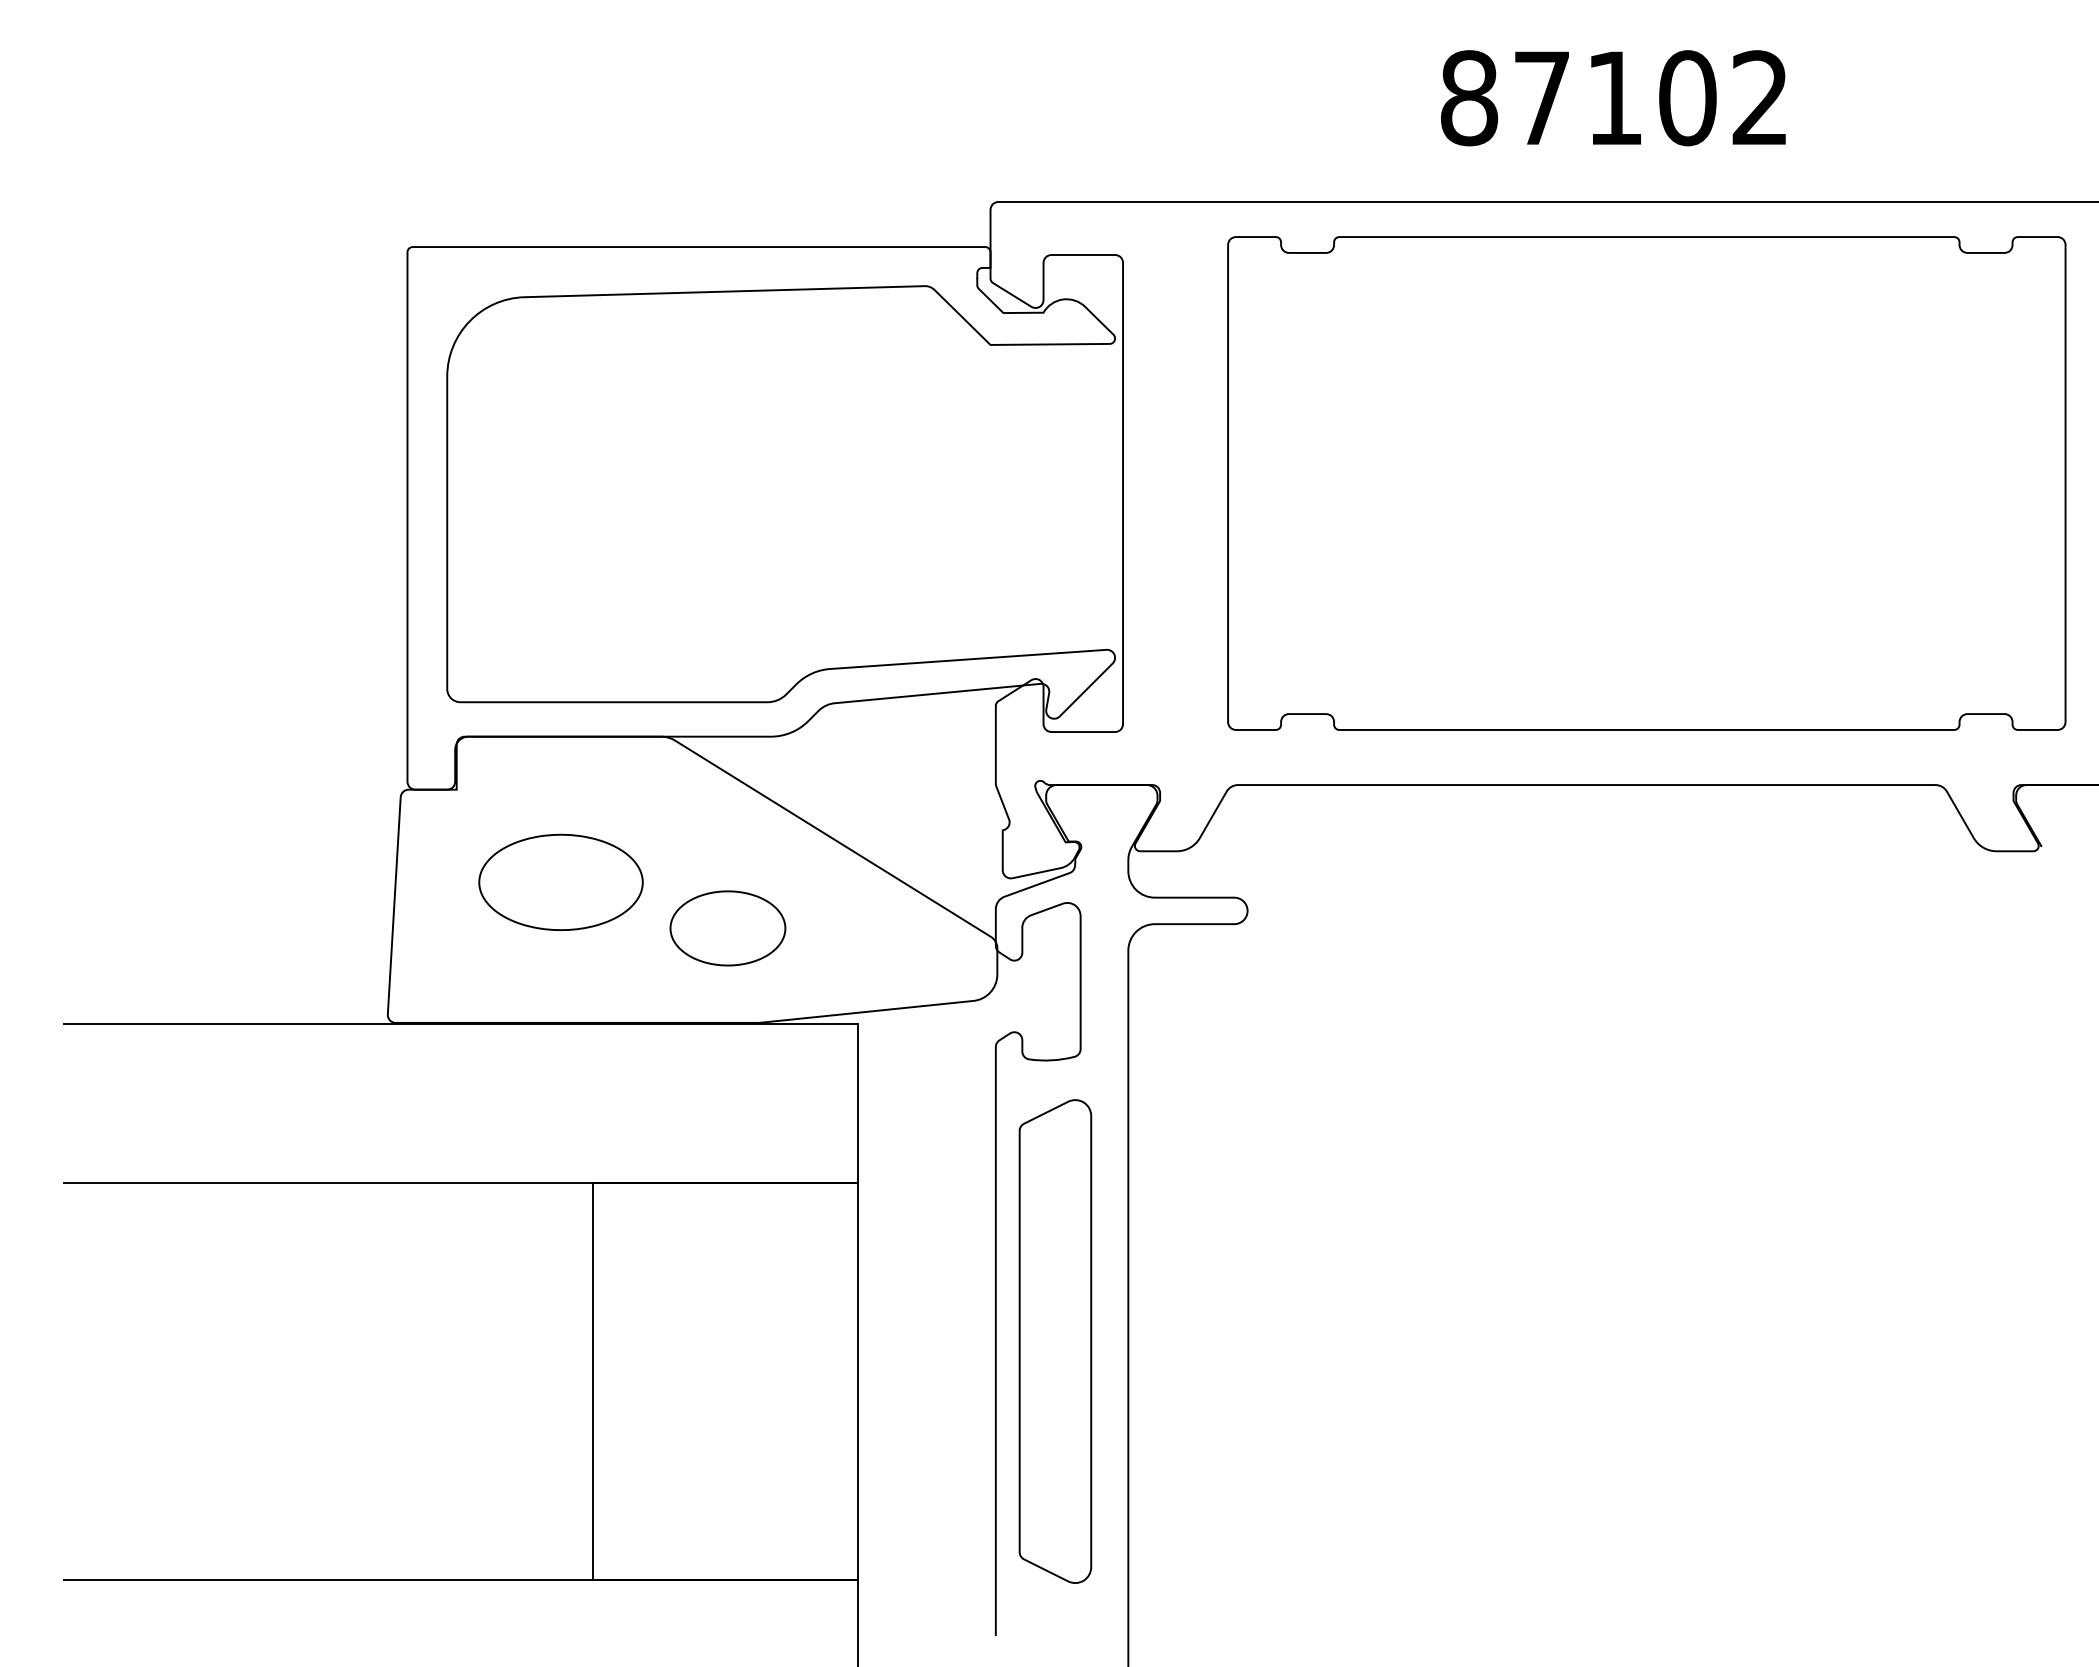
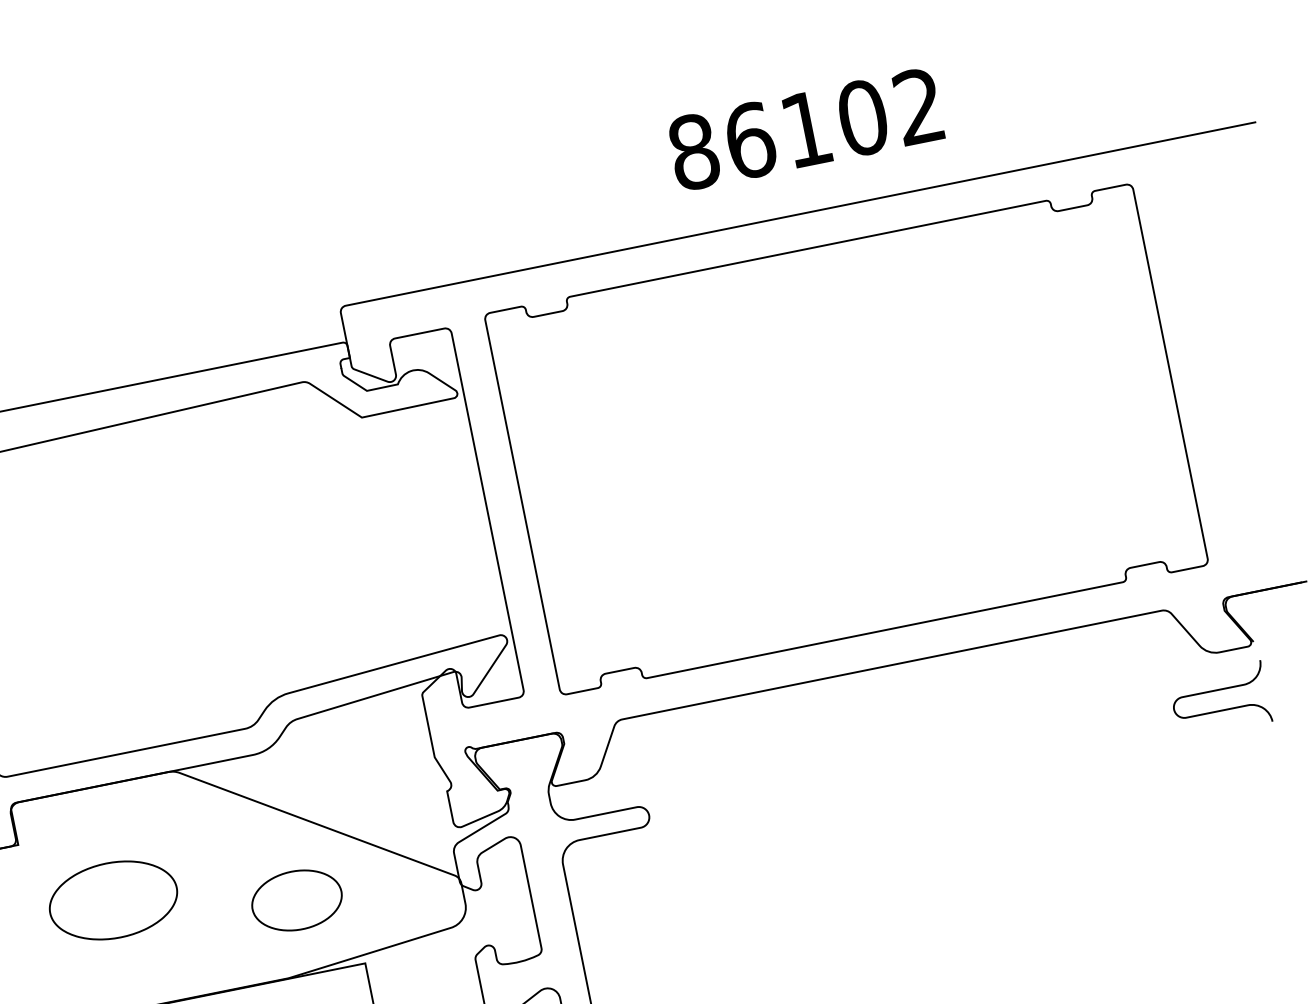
text: (1542, 98) -> (750, 140), 87102 -> 86102
part: (1646, 483) -> (846, 439), moved
curve: (1985, 898) -> (1218, 690), added
part: (727, 928) -> (296, 900), moved

